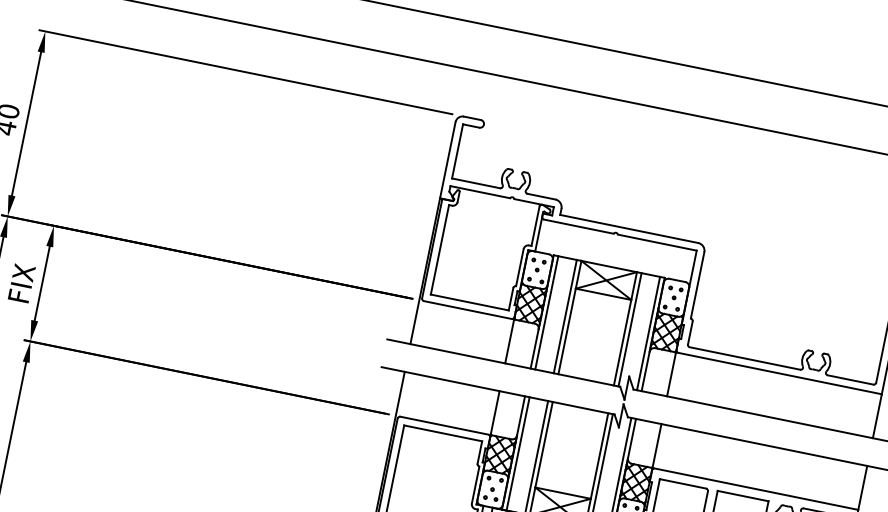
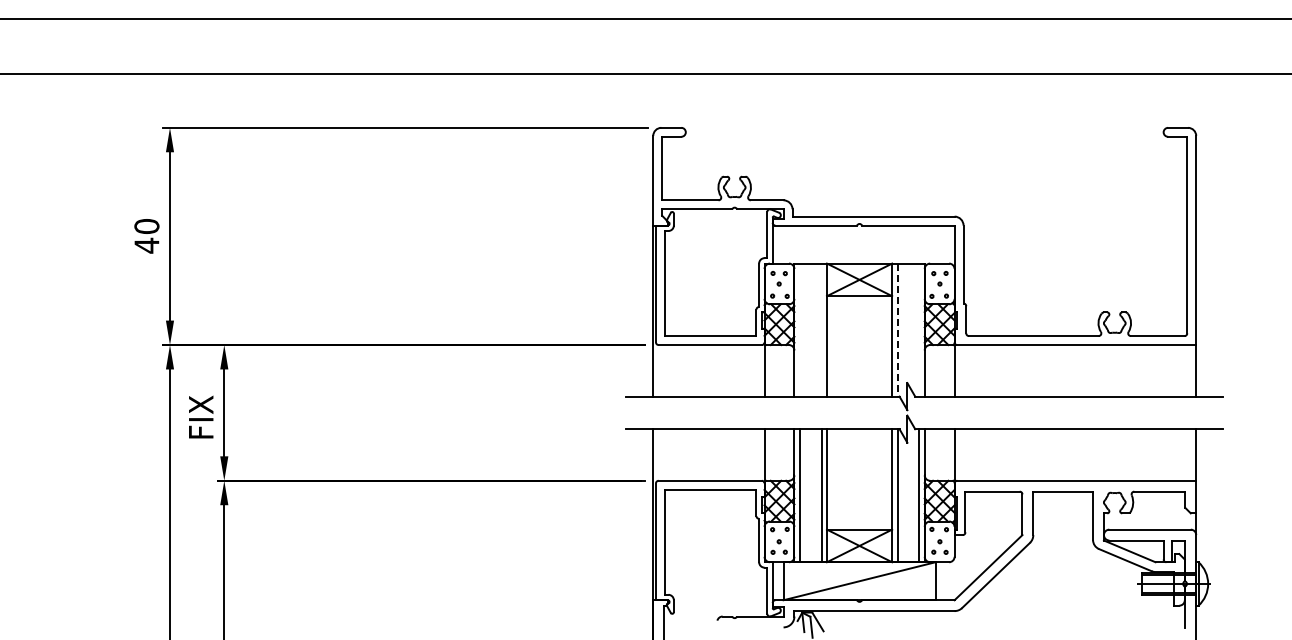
line: (546, 312) -> (799, 329), removed
line: (565, 316) -> (821, 329), removed
line: (629, 330) -> (897, 330), solid -> dashed
line: (648, 333) -> (919, 329), removed

